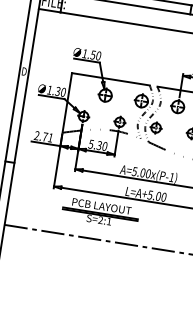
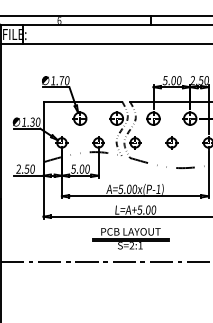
text: (93, 54) -> (61, 80), 1.50 -> 1.70
text: (47, 136) -> (29, 168), 2.71 -> 2.50
text: (99, 144) -> (81, 168), 5.30 -> 5.00
part: (100, 212) -> (130, 238), moved

